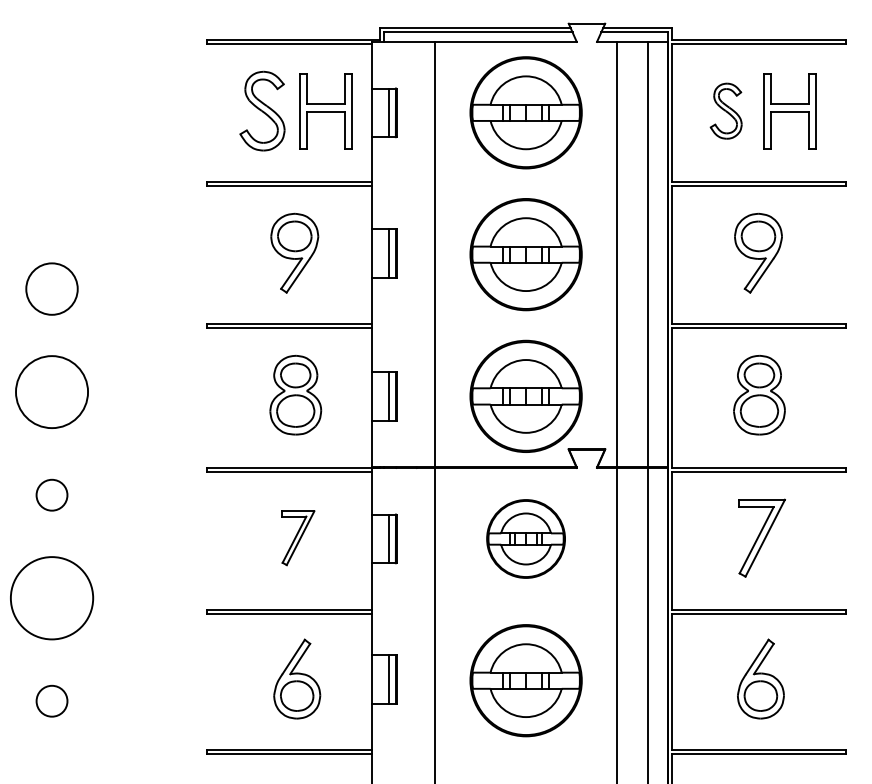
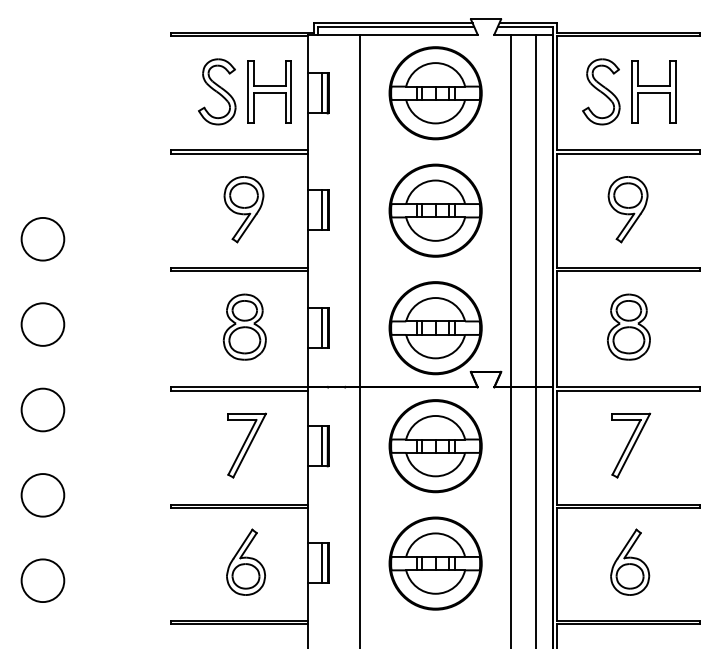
part: (726, 110) -> (601, 91), size x1.43
circle: (51, 392) -> (42, 324), size x0.71
circle: (51, 494) -> (42, 409), size x1.67
part: (297, 538) -> (246, 445), size x1.43
part: (525, 539) -> (435, 446), size x1.43
circle: (51, 598) -> (42, 495), size x0.62
circle: (51, 701) -> (42, 580), size x1.67

